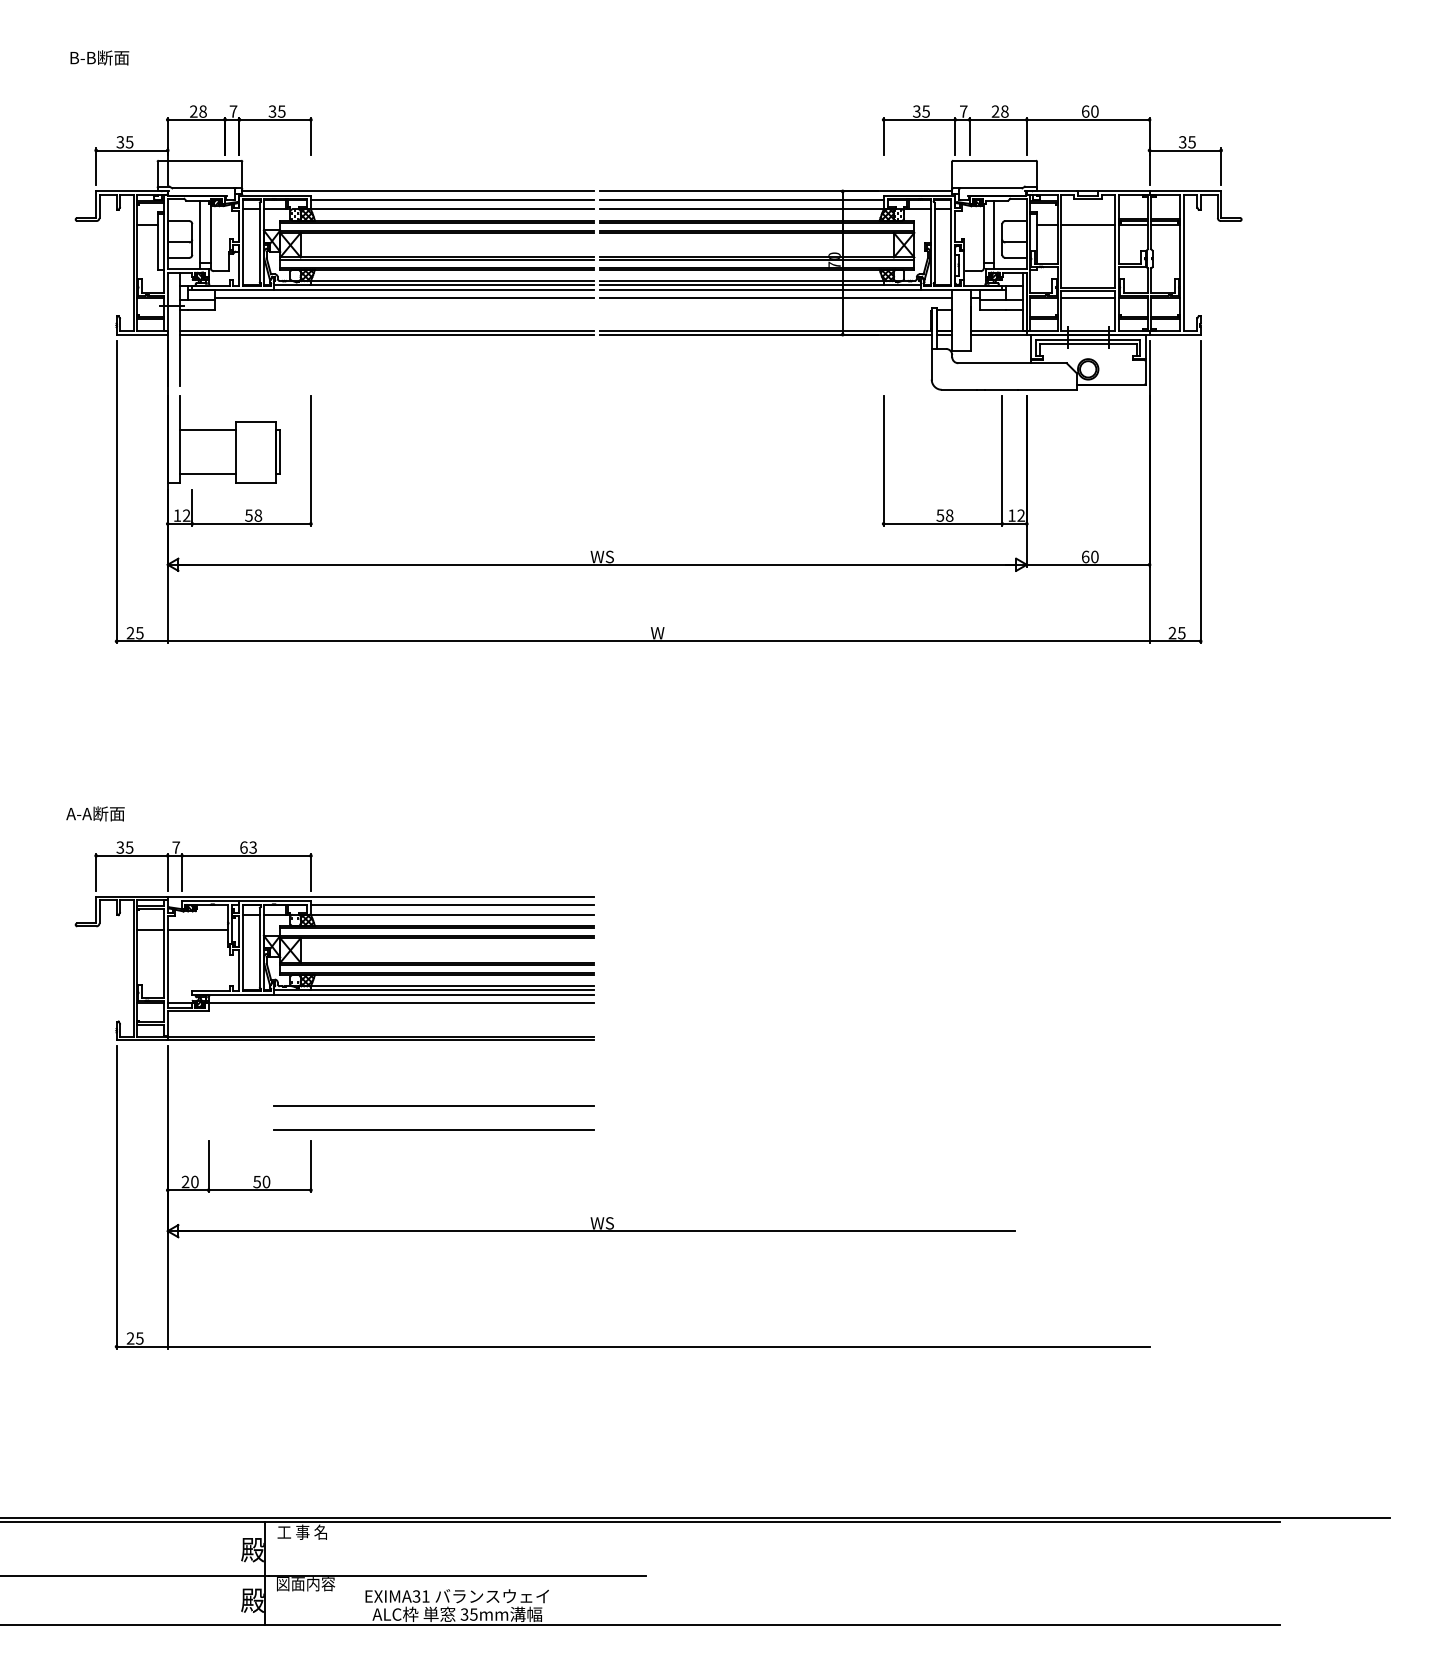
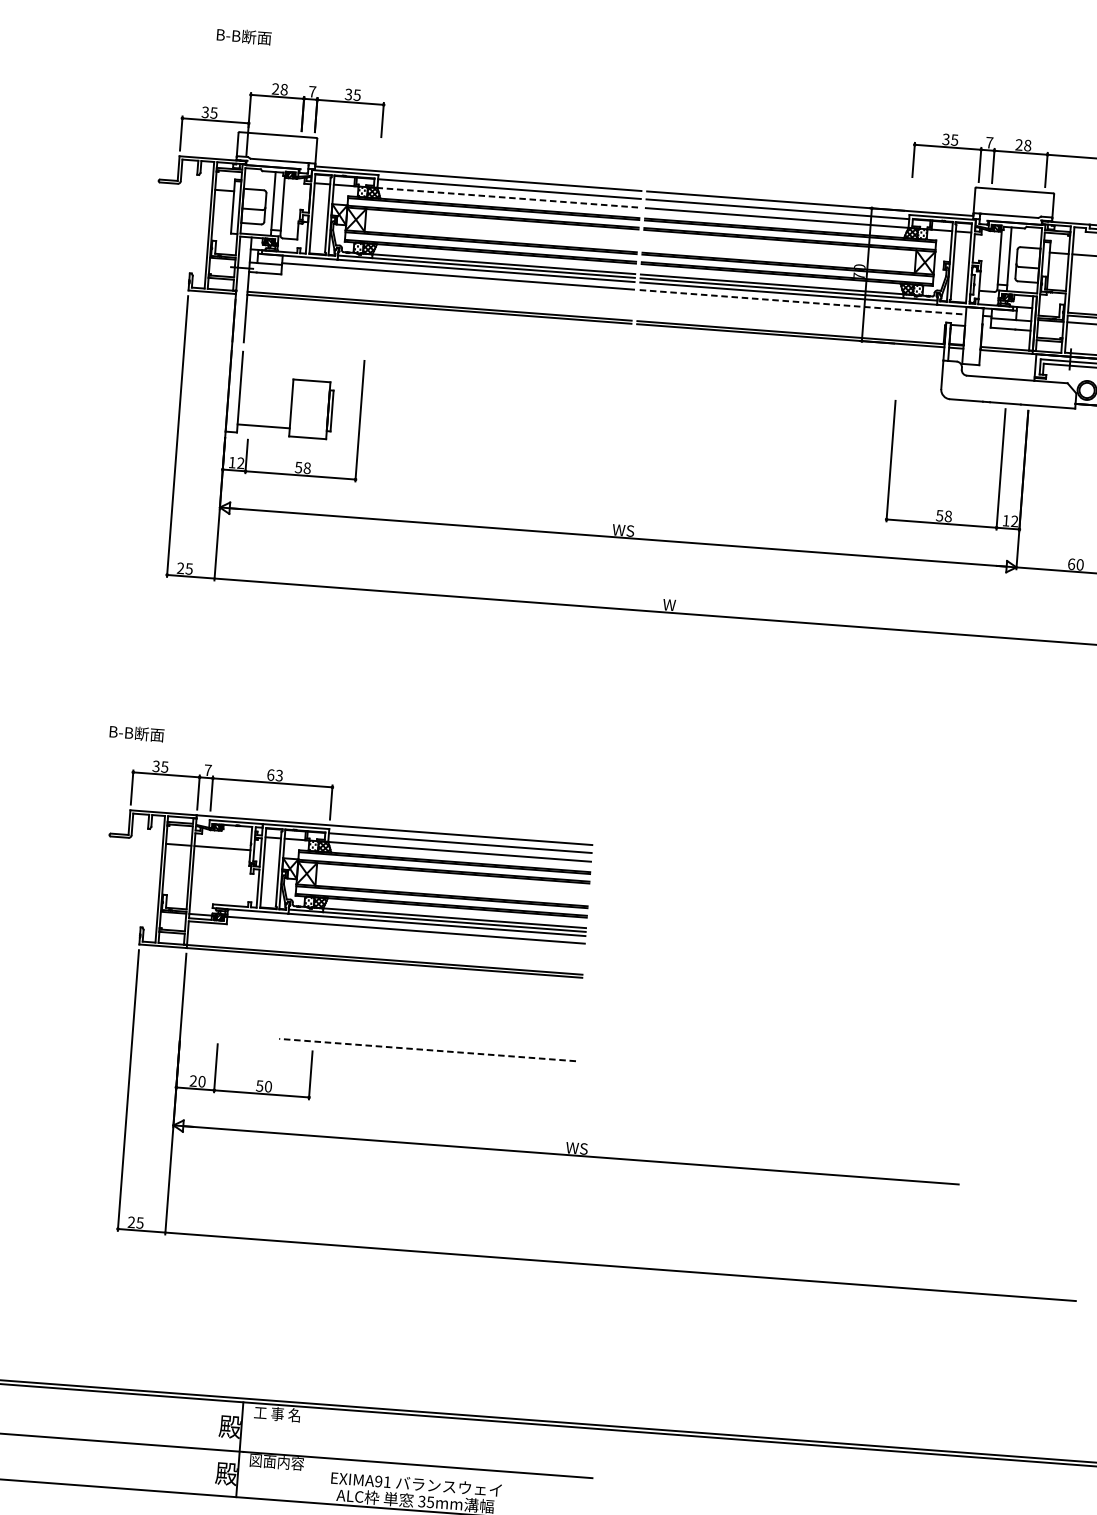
text: (99, 57) -> (243, 36), moved
line: (452, 209) -> (508, 197), solid -> dashed
line: (776, 297) -> (803, 302), solid -> dashed
line: (208, 430) -> (267, 385), removed
text: (96, 813) -> (136, 733), A-A断面 -> B-B断面
line: (434, 1106) -> (429, 1028), removed
line: (433, 1129) -> (426, 1049), solid -> dashed
text: (416, 1596) -> (378, 1481), EXIMA31 -> EXIMA91

